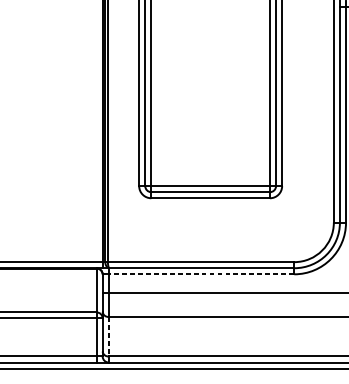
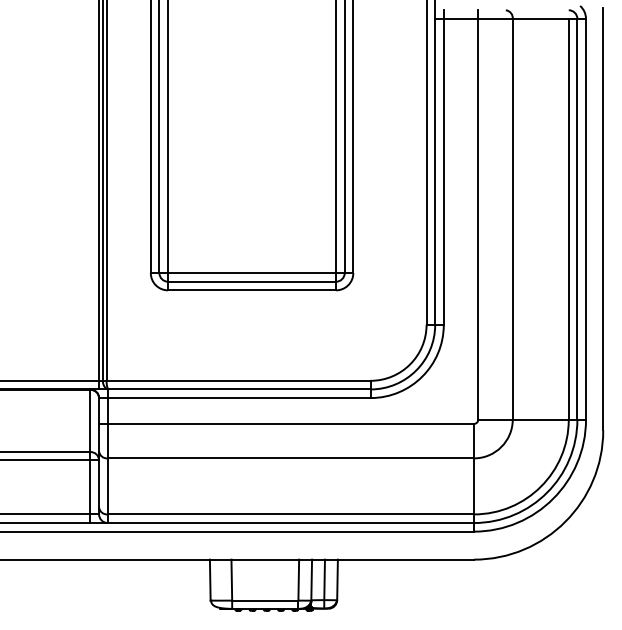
line: (201, 274) -> (238, 398), dashed -> solid
line: (108, 336) -> (107, 486), dashed -> solid

